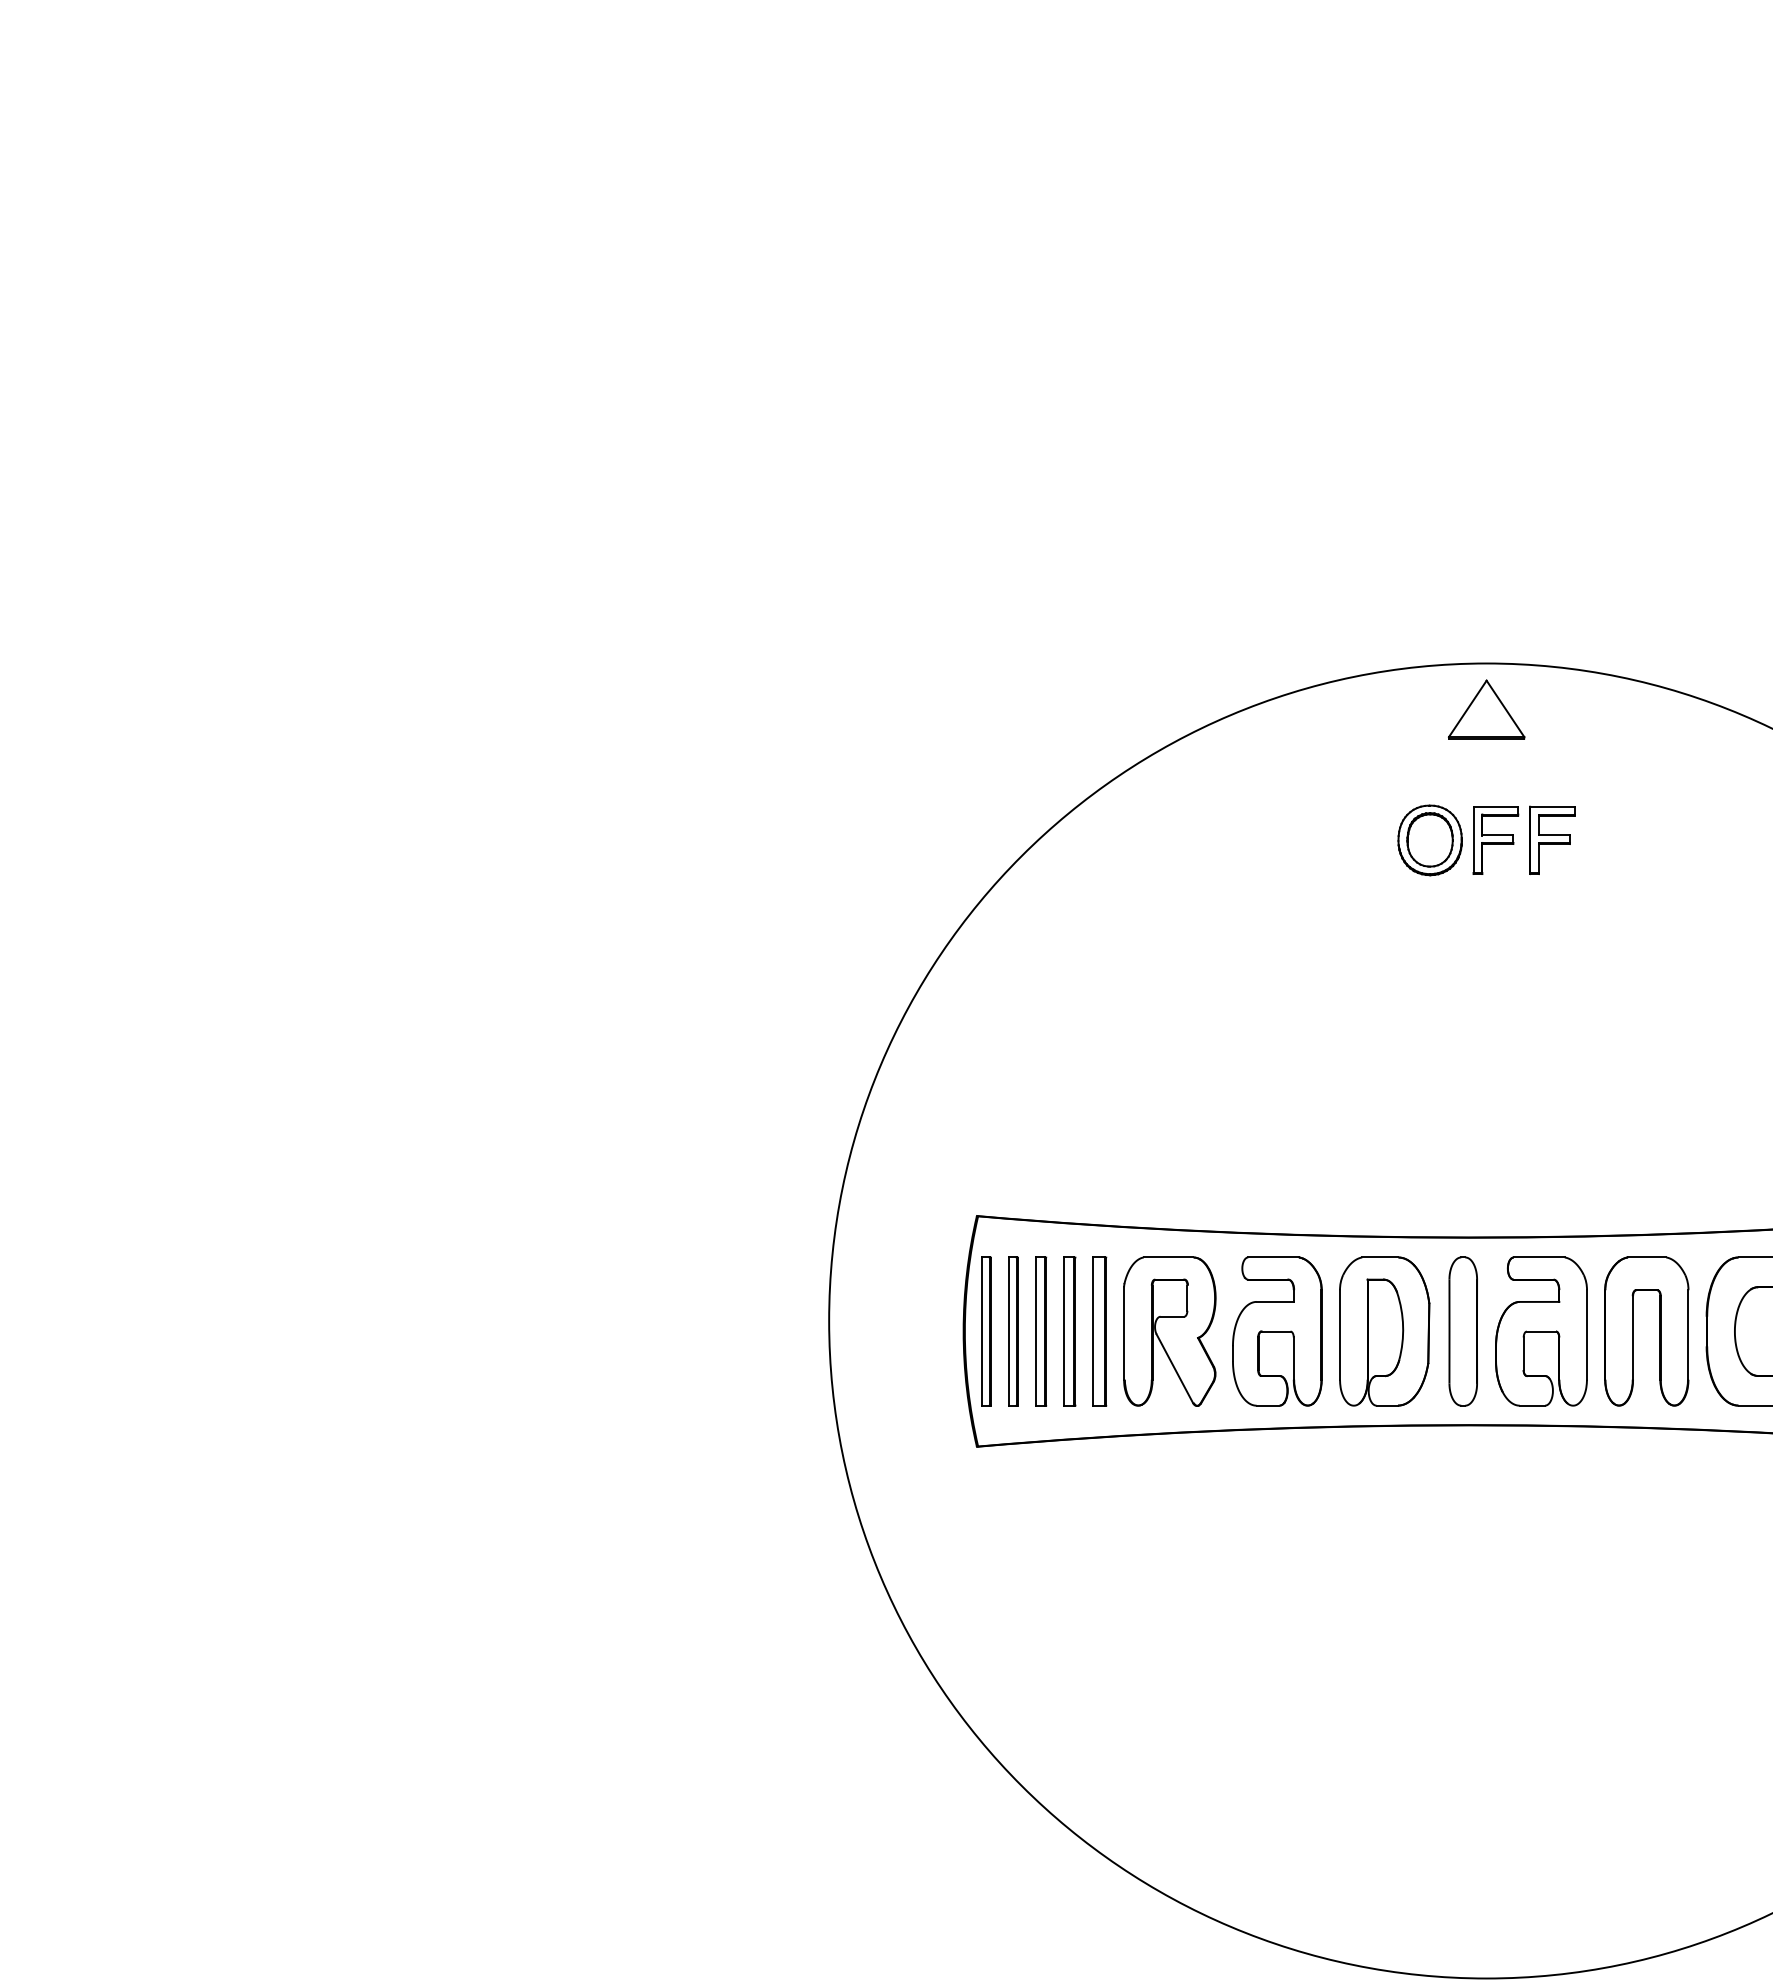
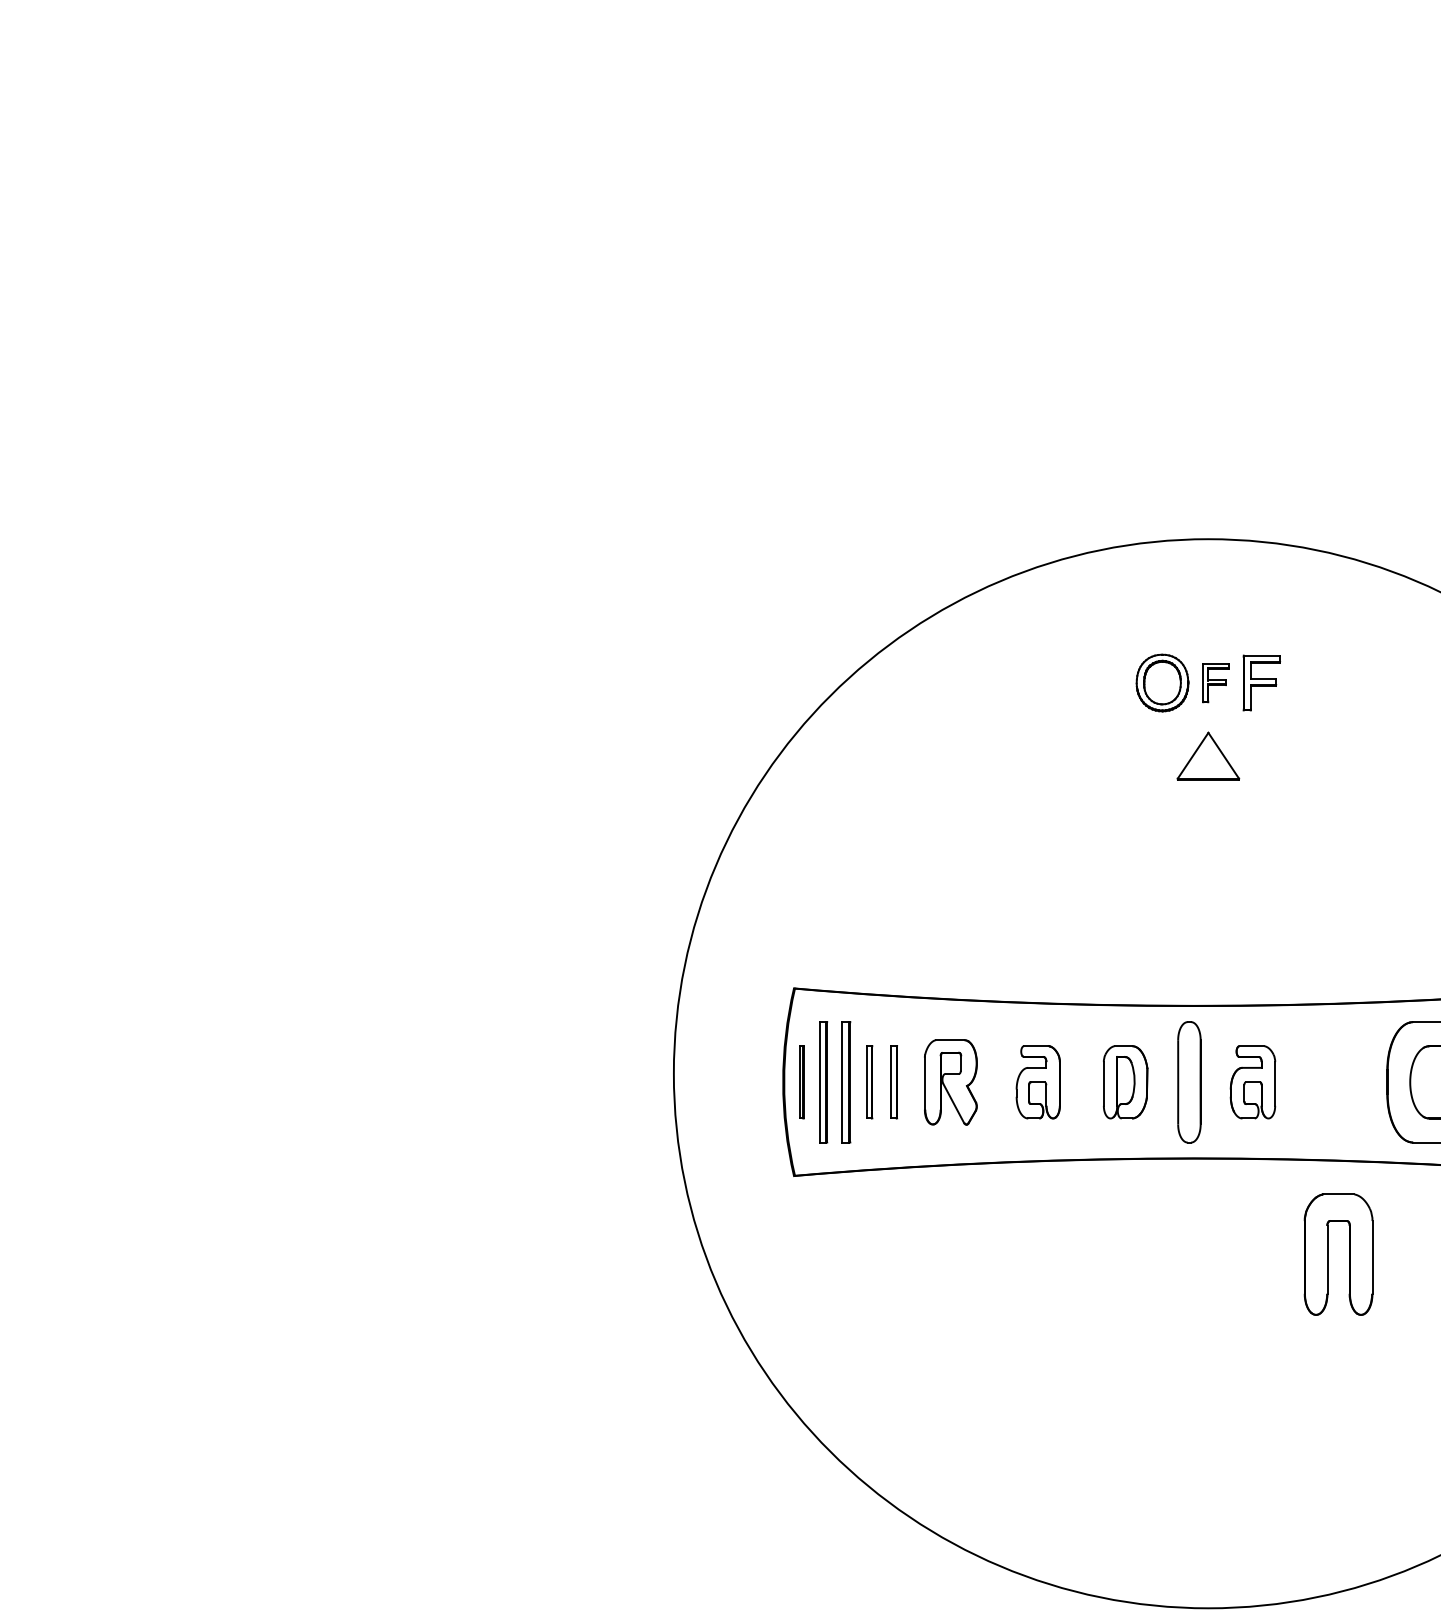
part: (1486, 709) -> (1208, 756), moved
part: (1495, 840) -> (1215, 683), size x0.7
part: (986, 1331) -> (801, 1082), size x0.6
part: (1069, 1331) -> (869, 1082), size x0.6
part: (1099, 1331) -> (893, 1082), size x0.6
part: (1169, 1331) -> (950, 1082), size x0.7
part: (1277, 1331) -> (1038, 1082), size x0.6
part: (1384, 1331) -> (1125, 1082), size x0.6
part: (1541, 1331) -> (1253, 1082), size x0.6
part: (1633, 1331) -> (1327, 1254), moved

